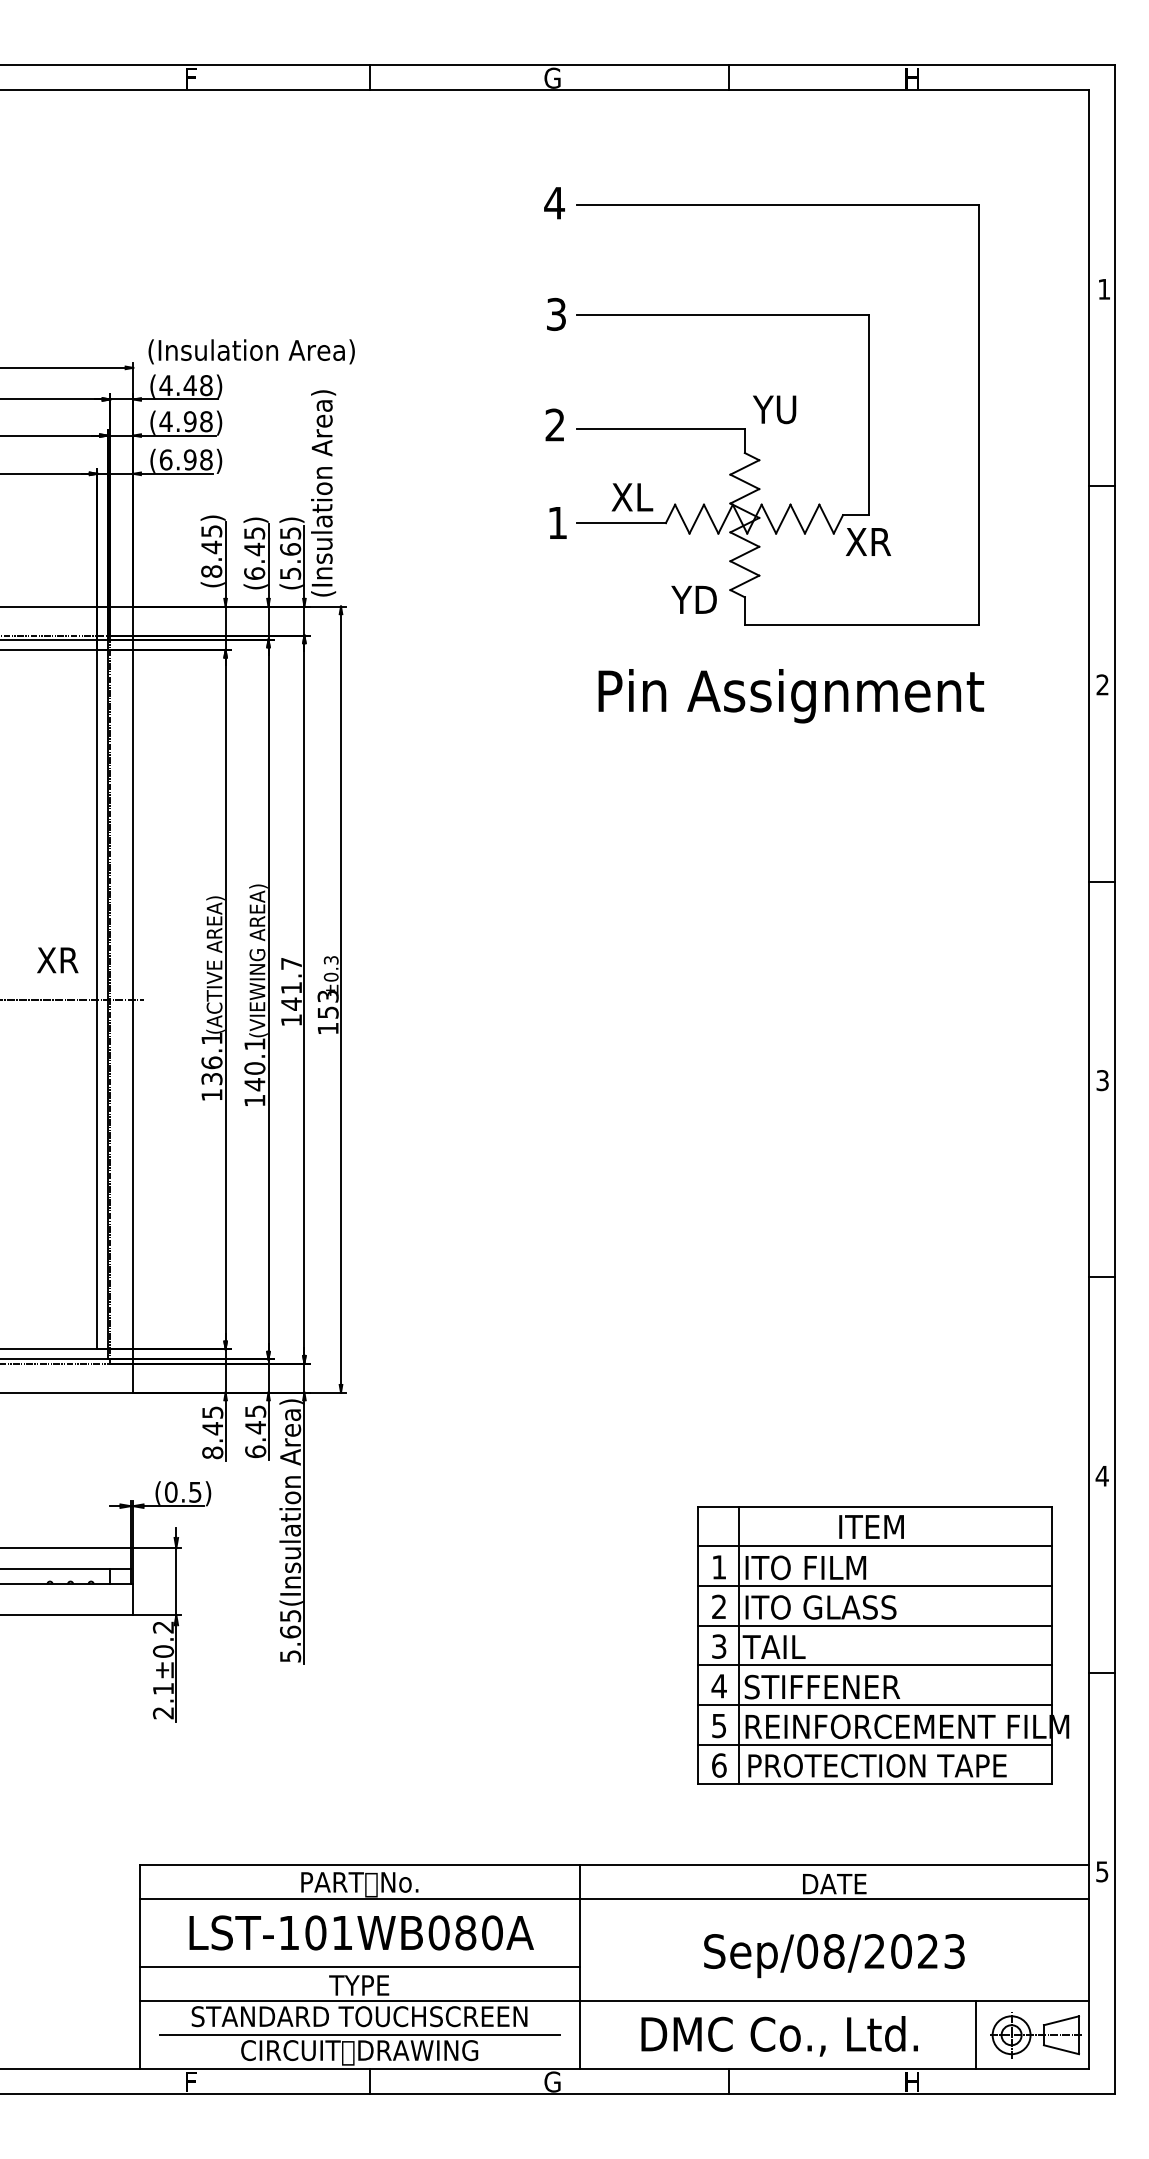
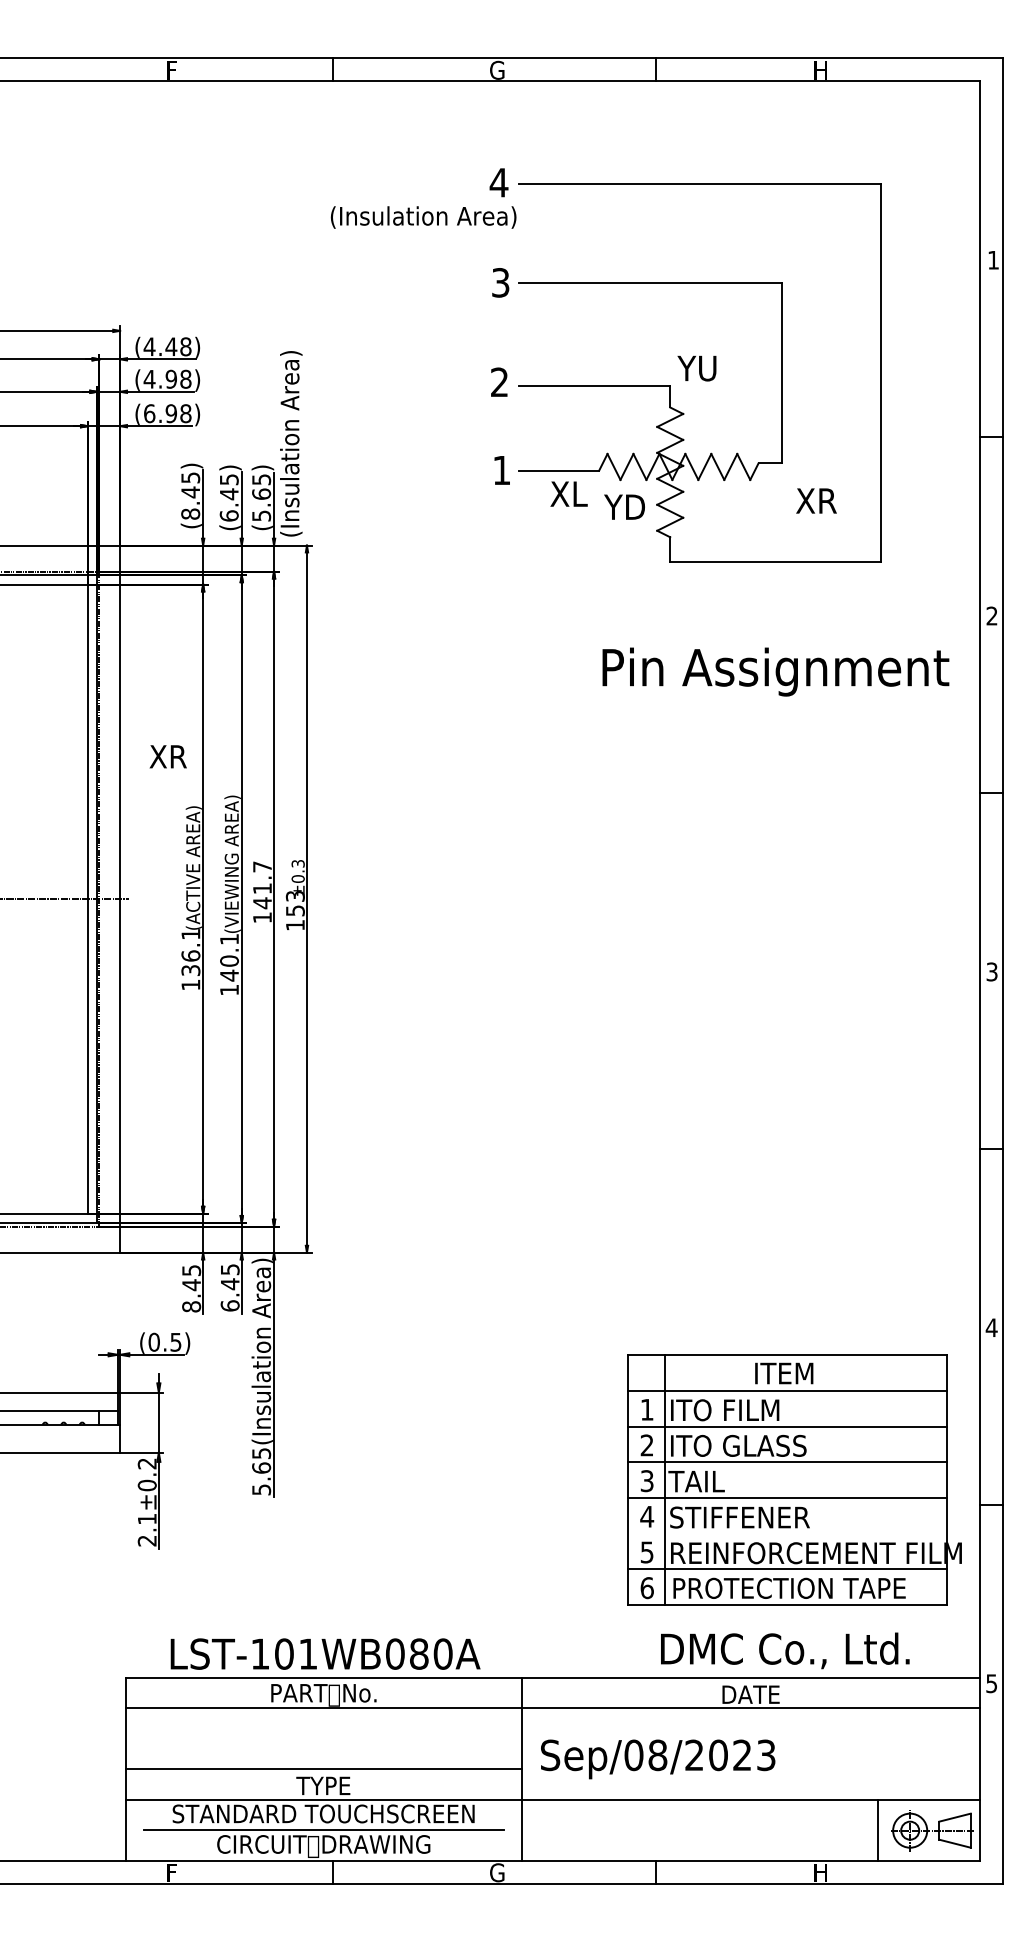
text: (251, 351) -> (423, 217), moved
text: (632, 497) -> (569, 494), moved
text: (868, 541) -> (816, 500), moved
text: (693, 599) -> (624, 506), moved
text: (791, 696) -> (776, 672), moved
text: (57, 960) -> (167, 756), moved
line: (874, 1705) -> (786, 1534), removed
text: (361, 1932) -> (325, 1653), moved
text: (834, 1956) -> (658, 1759), moved
text: (779, 2036) -> (785, 1651), moved

